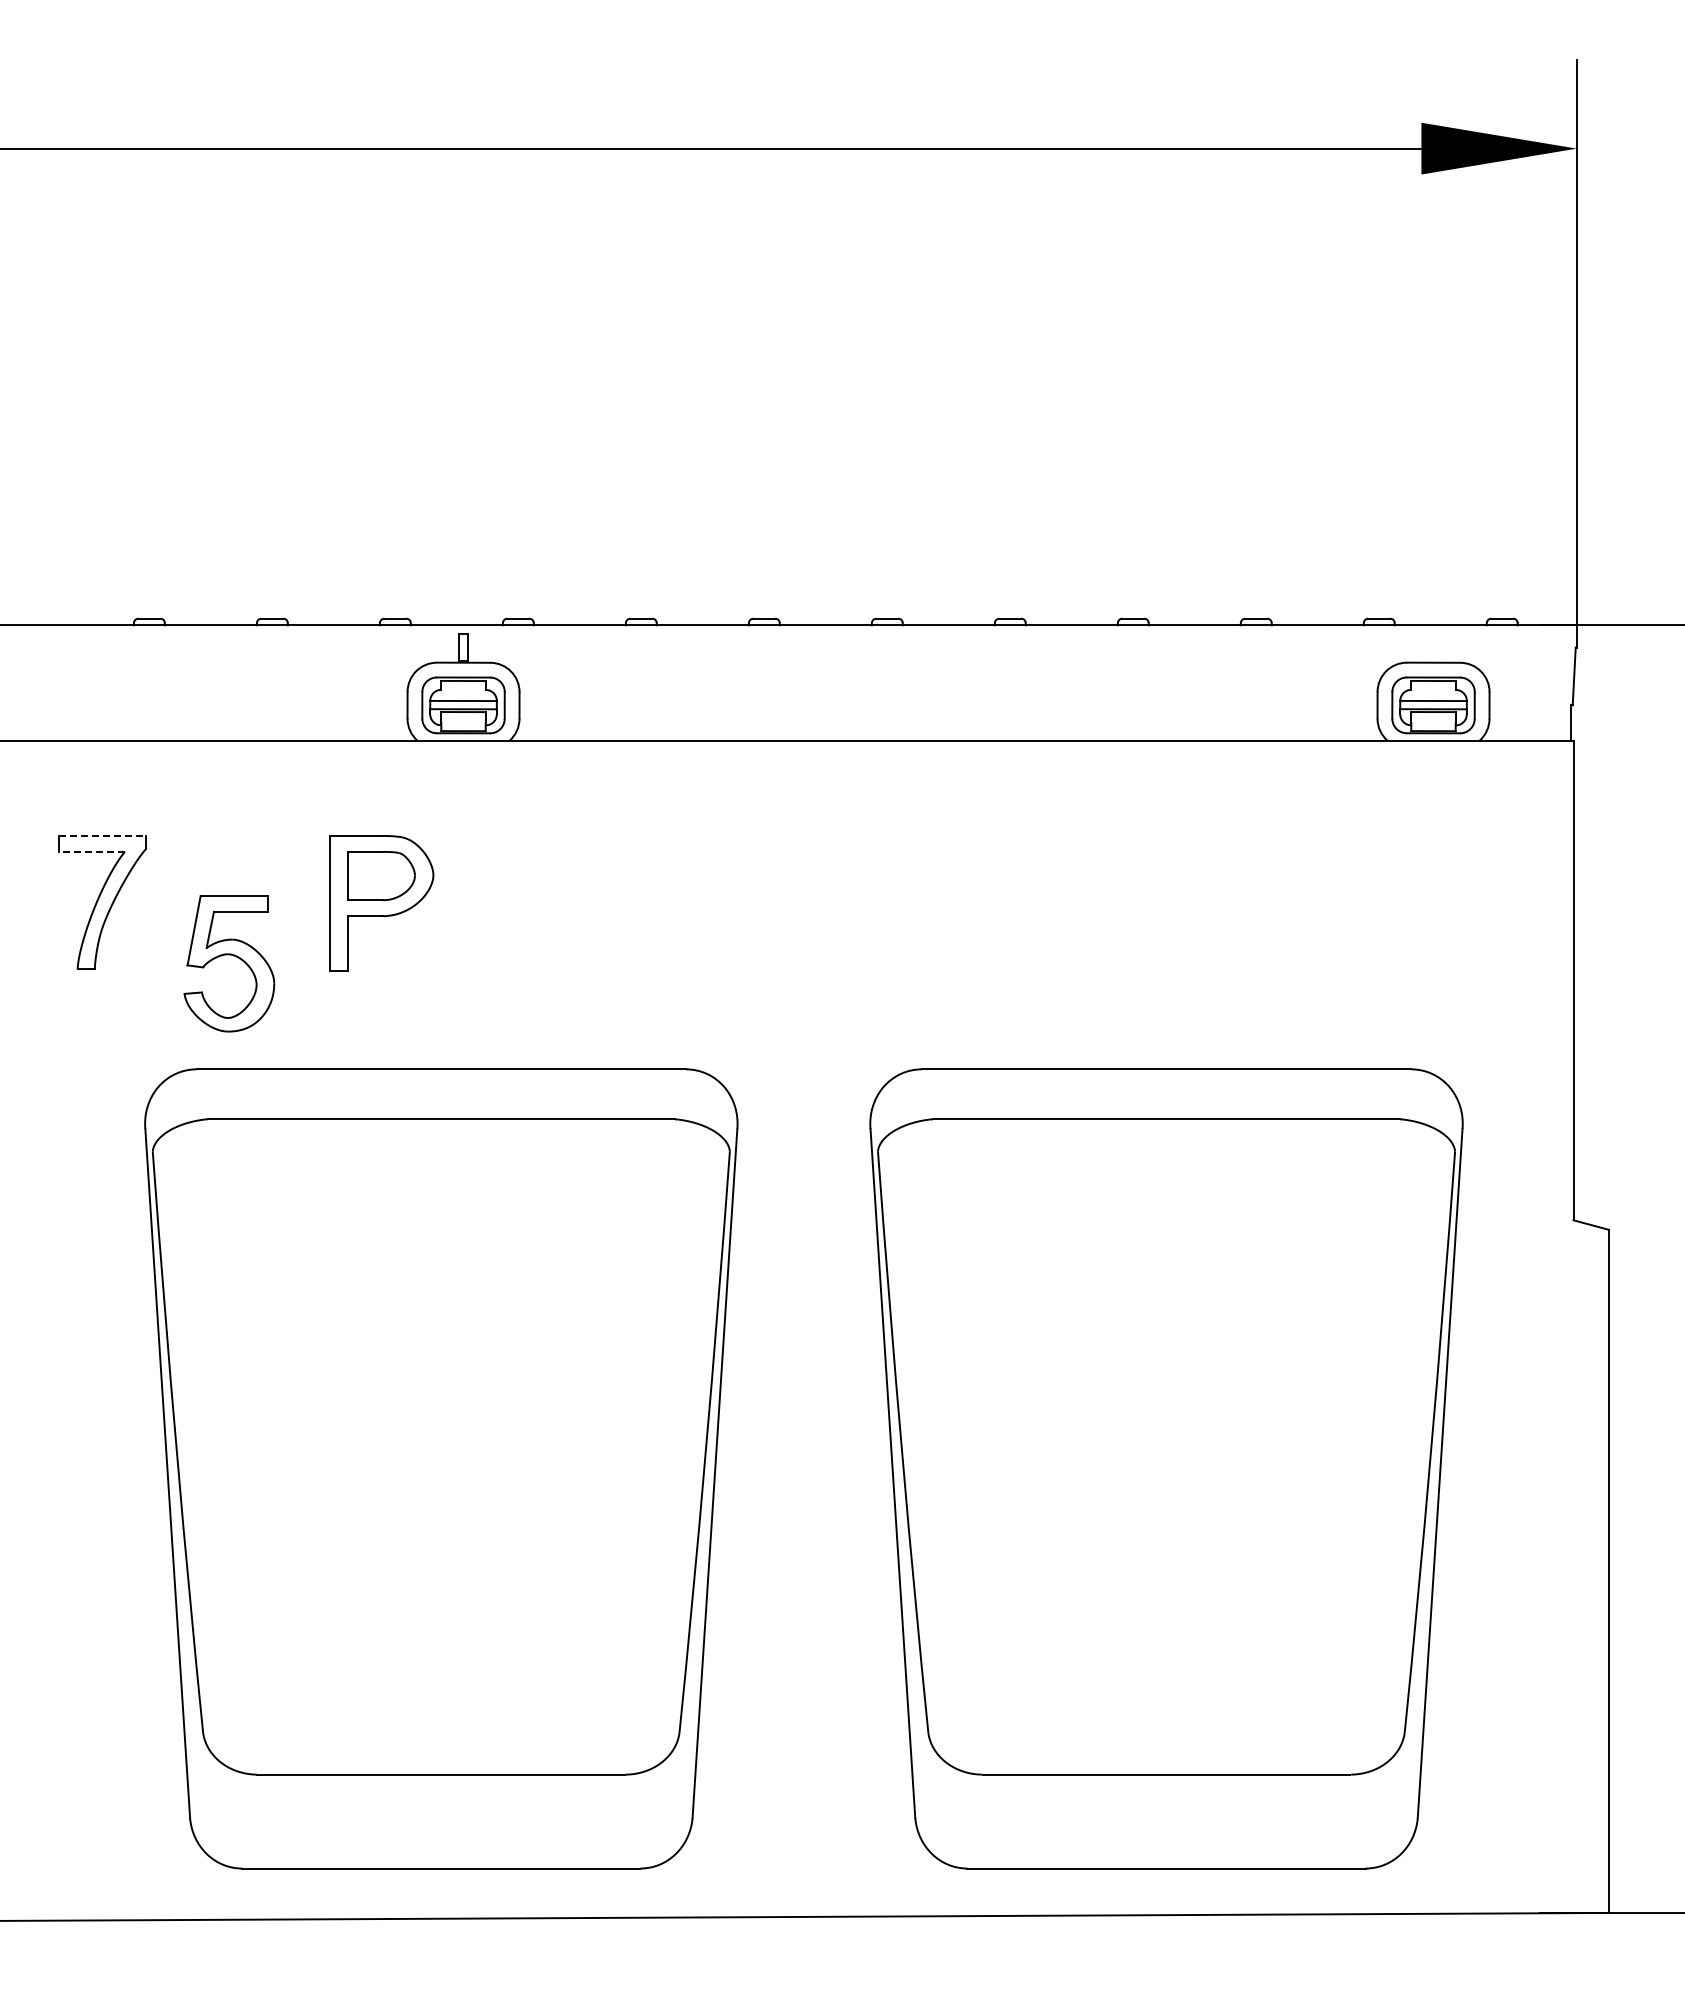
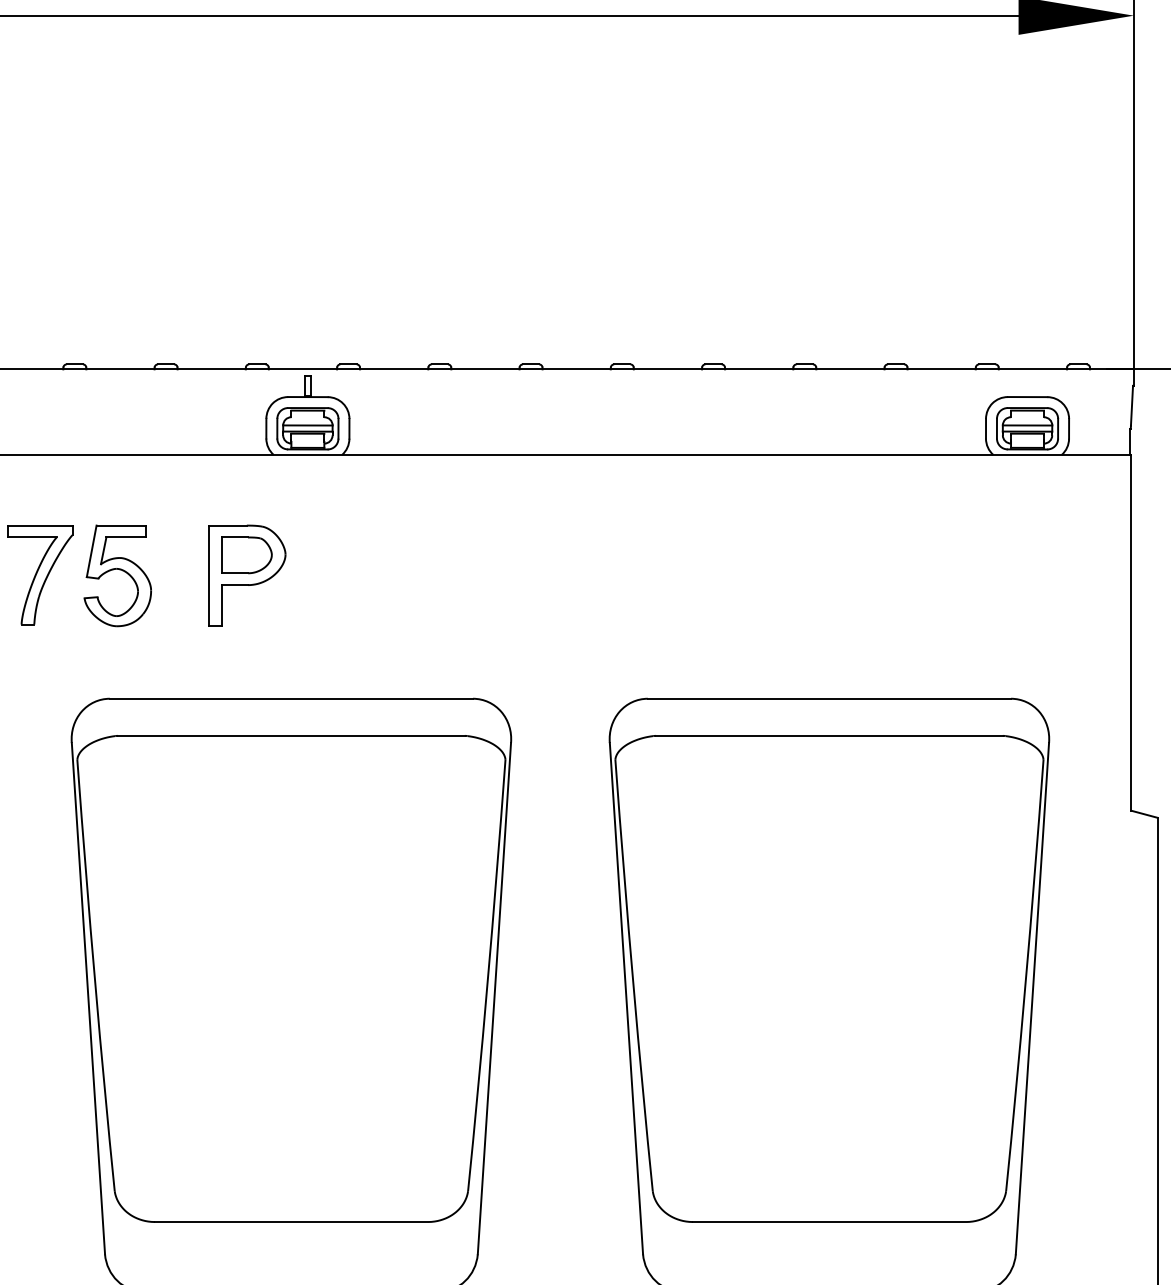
line: (102, 835) -> (40, 525), dashed -> solid
line: (91, 851) -> (31, 537), dashed -> solid
part: (229, 955) -> (117, 569), moved

